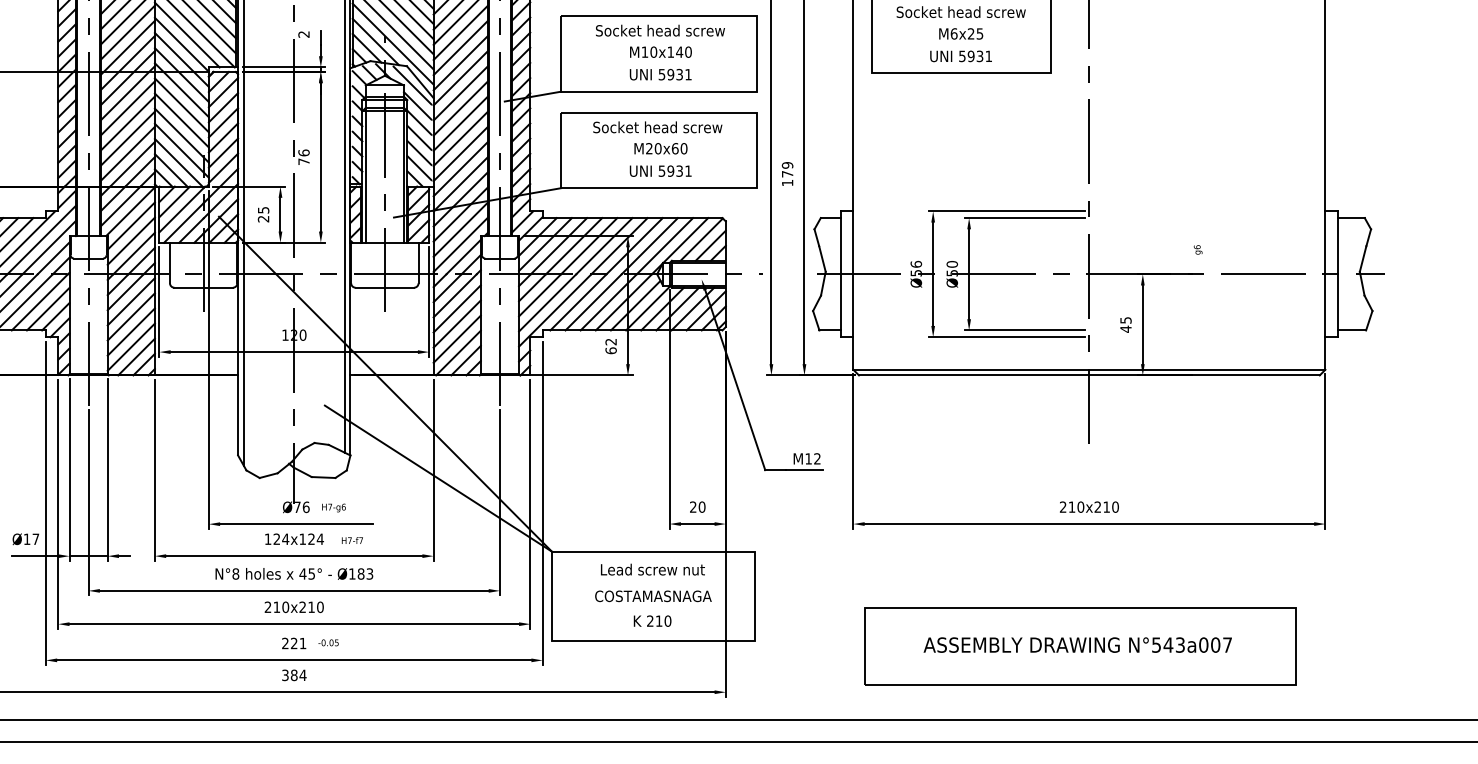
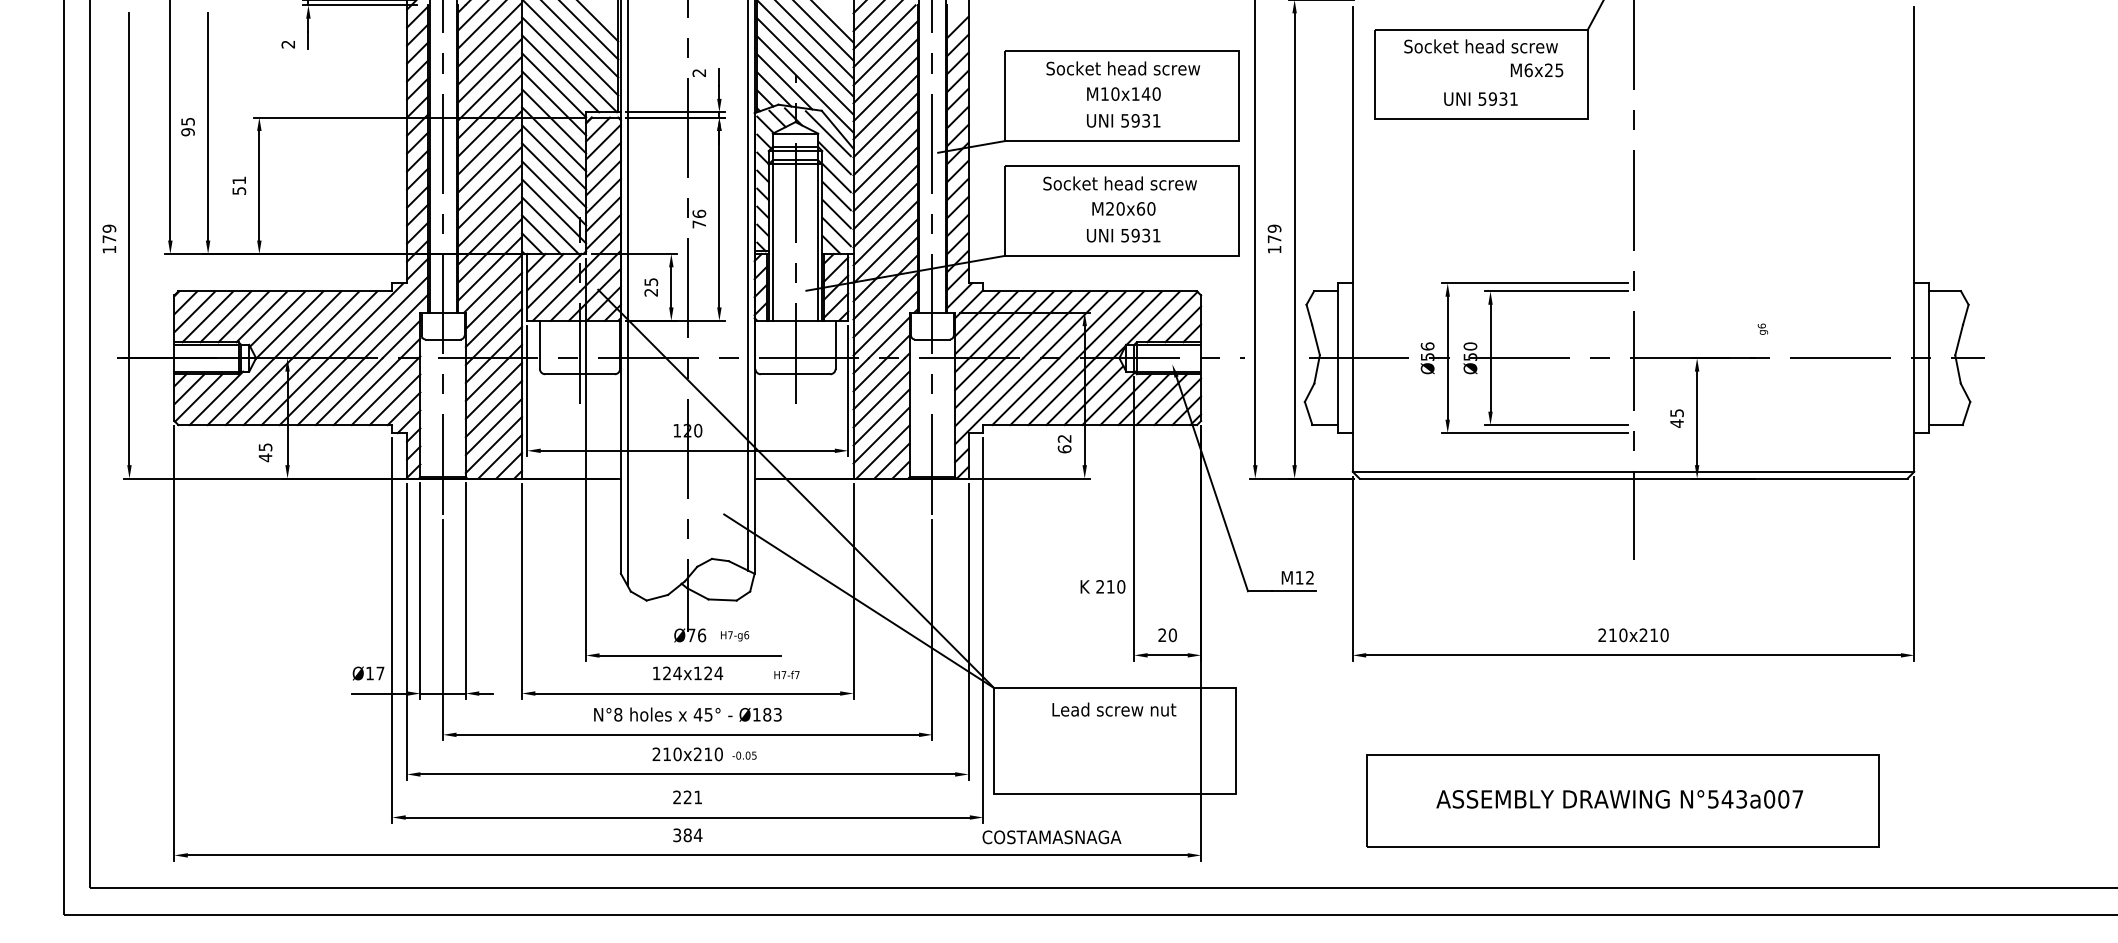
text: (960, 34) -> (1536, 70), moved
text: (352, 540) -> (786, 674), moved
text: (653, 596) -> (1051, 837), moved
text: (652, 620) -> (1102, 586), moved
text: (328, 642) -> (744, 755), moved

